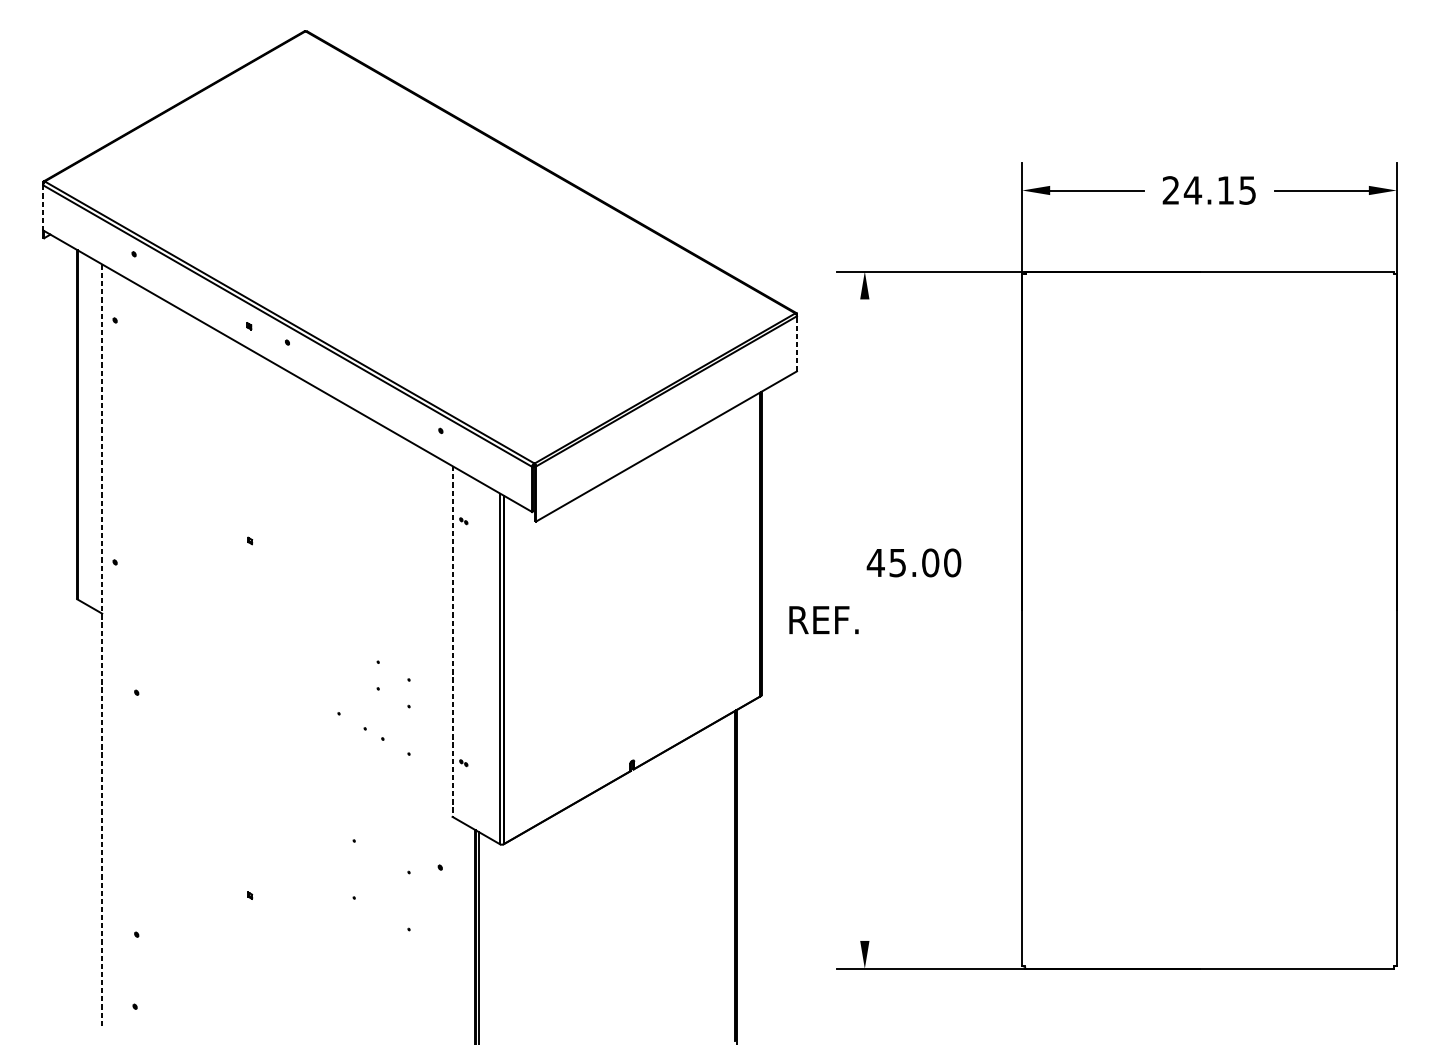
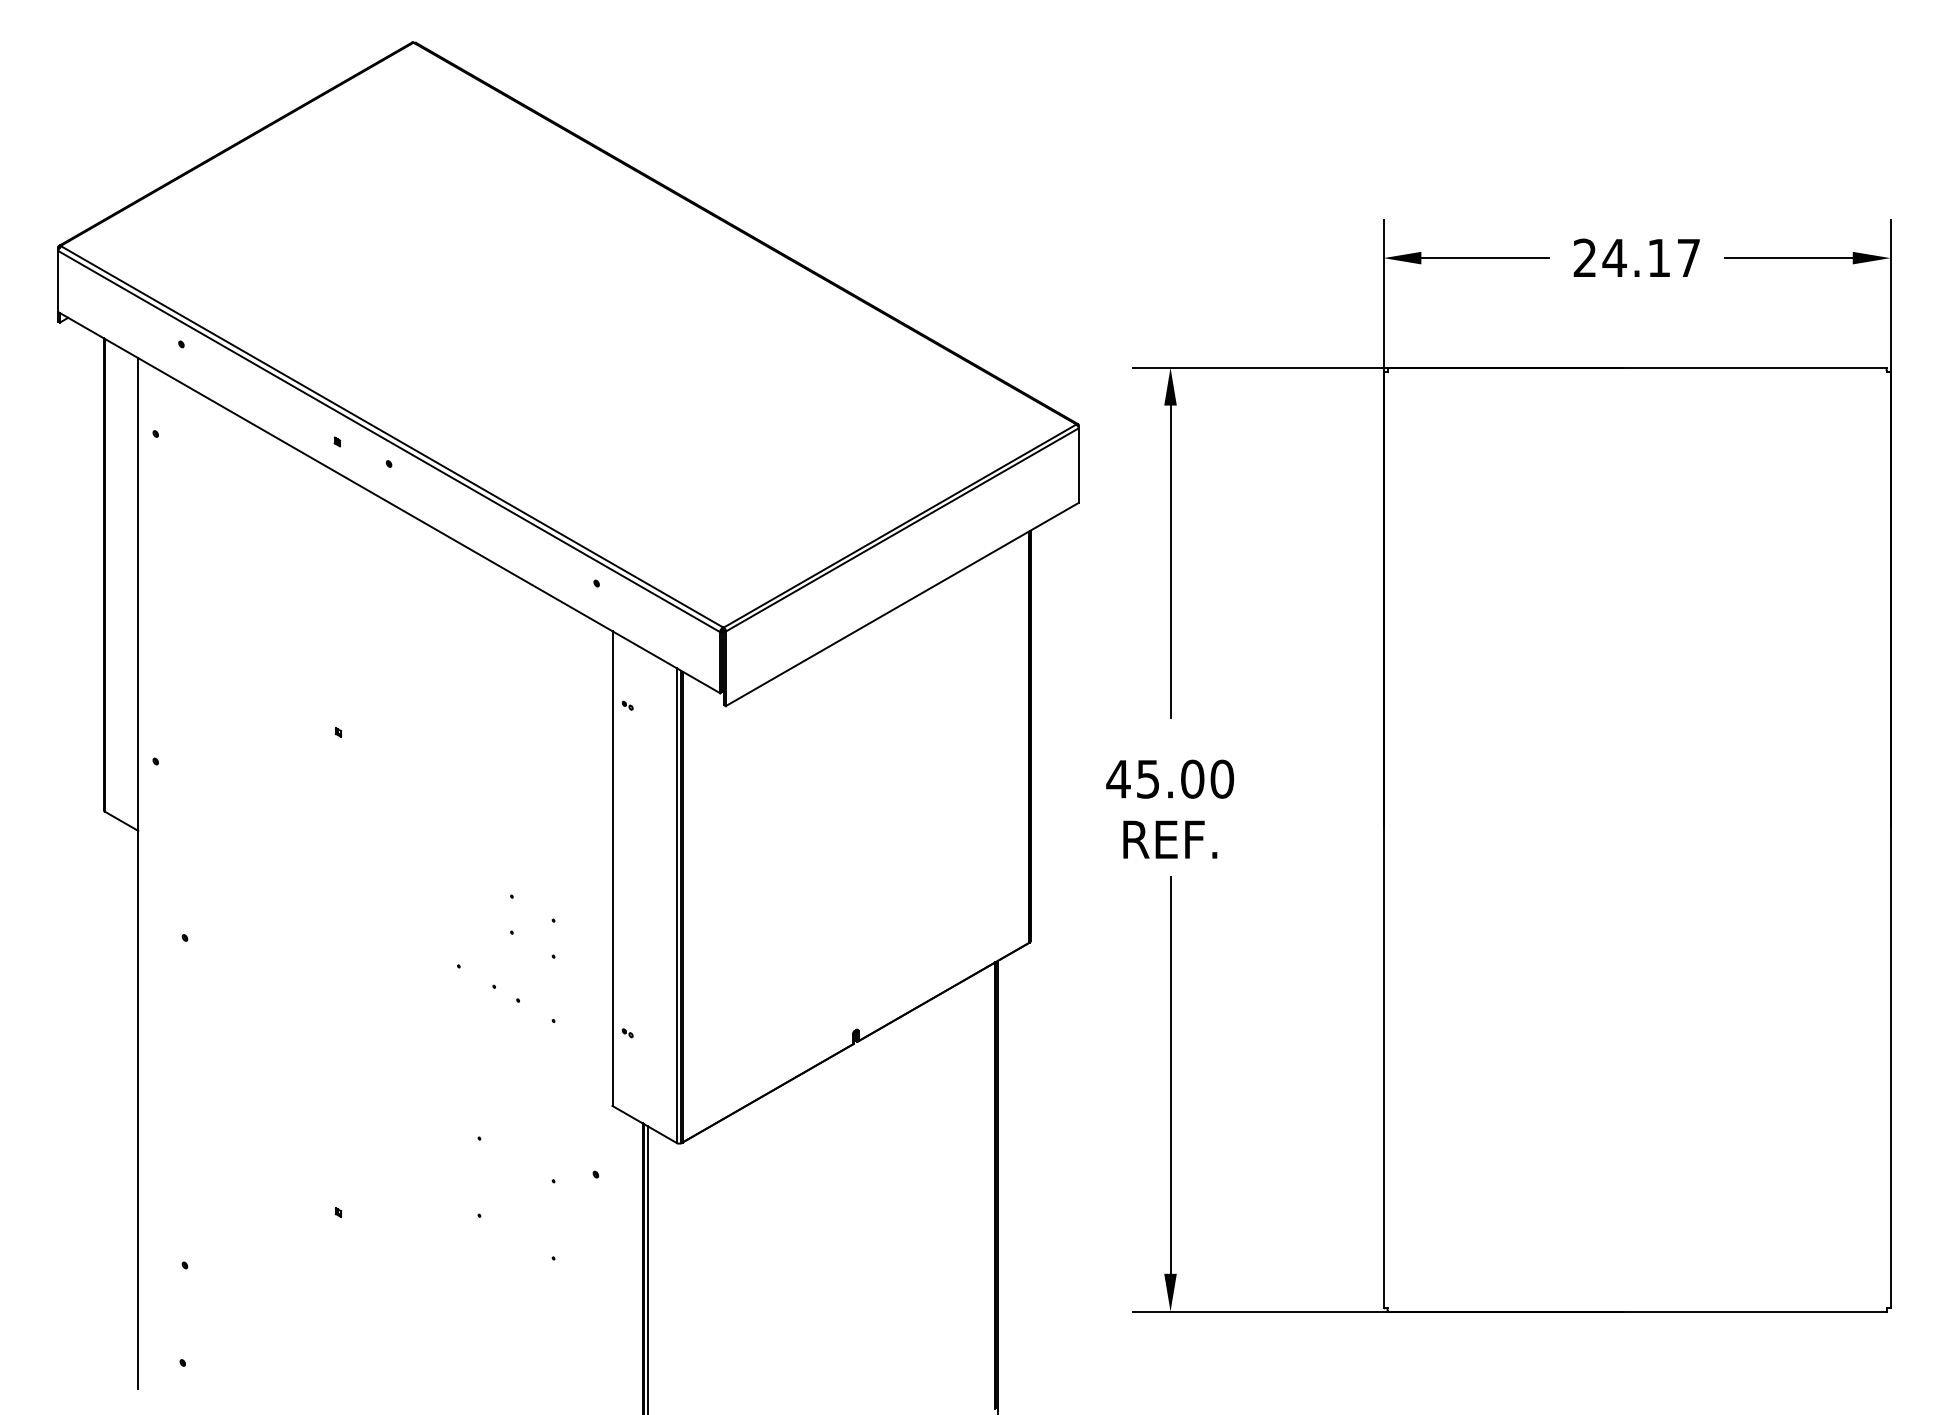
text: (1247, 190) -> (1688, 258), 24.15 -> 24.17
line: (43, 207) -> (58, 281), dashed -> solid
line: (796, 343) -> (1078, 465), dashed -> solid
line: (864, 414) -> (1170, 561), added
text: (913, 562) -> (1169, 778), moved
text: (824, 620) -> (1170, 839), moved
line: (452, 642) -> (612, 869), dashed -> solid
line: (102, 644) -> (138, 872), dashed -> solid
line: (864, 794) -> (1170, 1075), added

